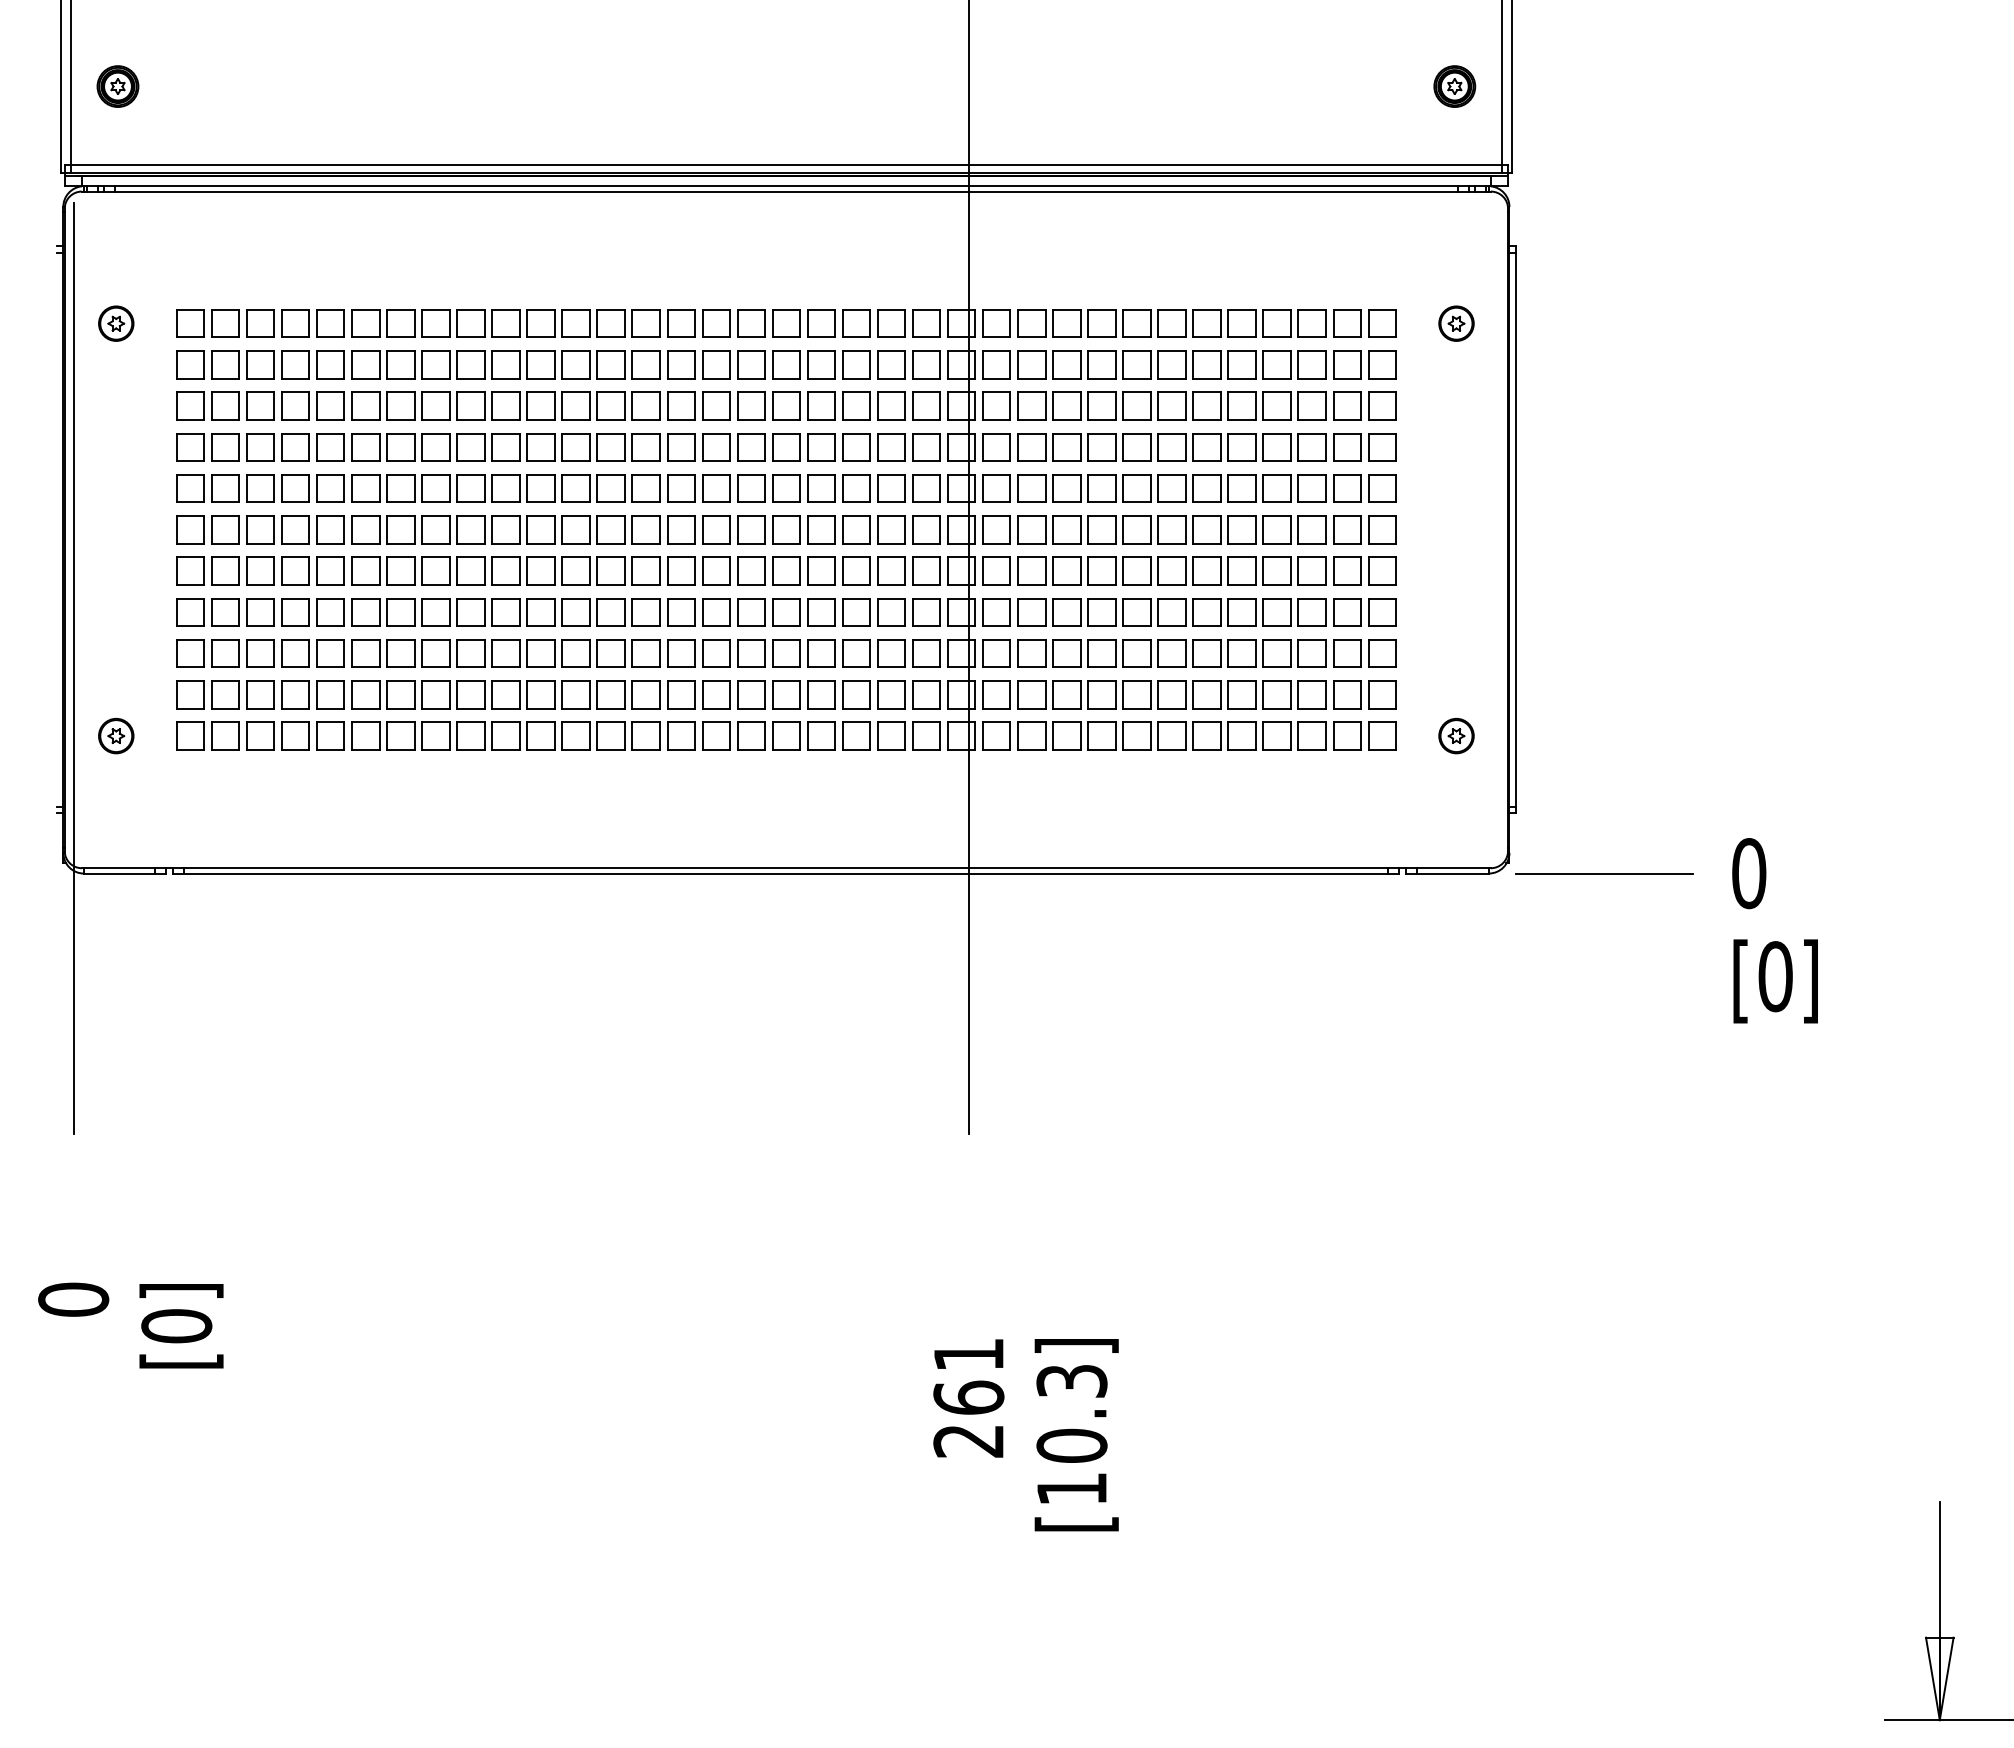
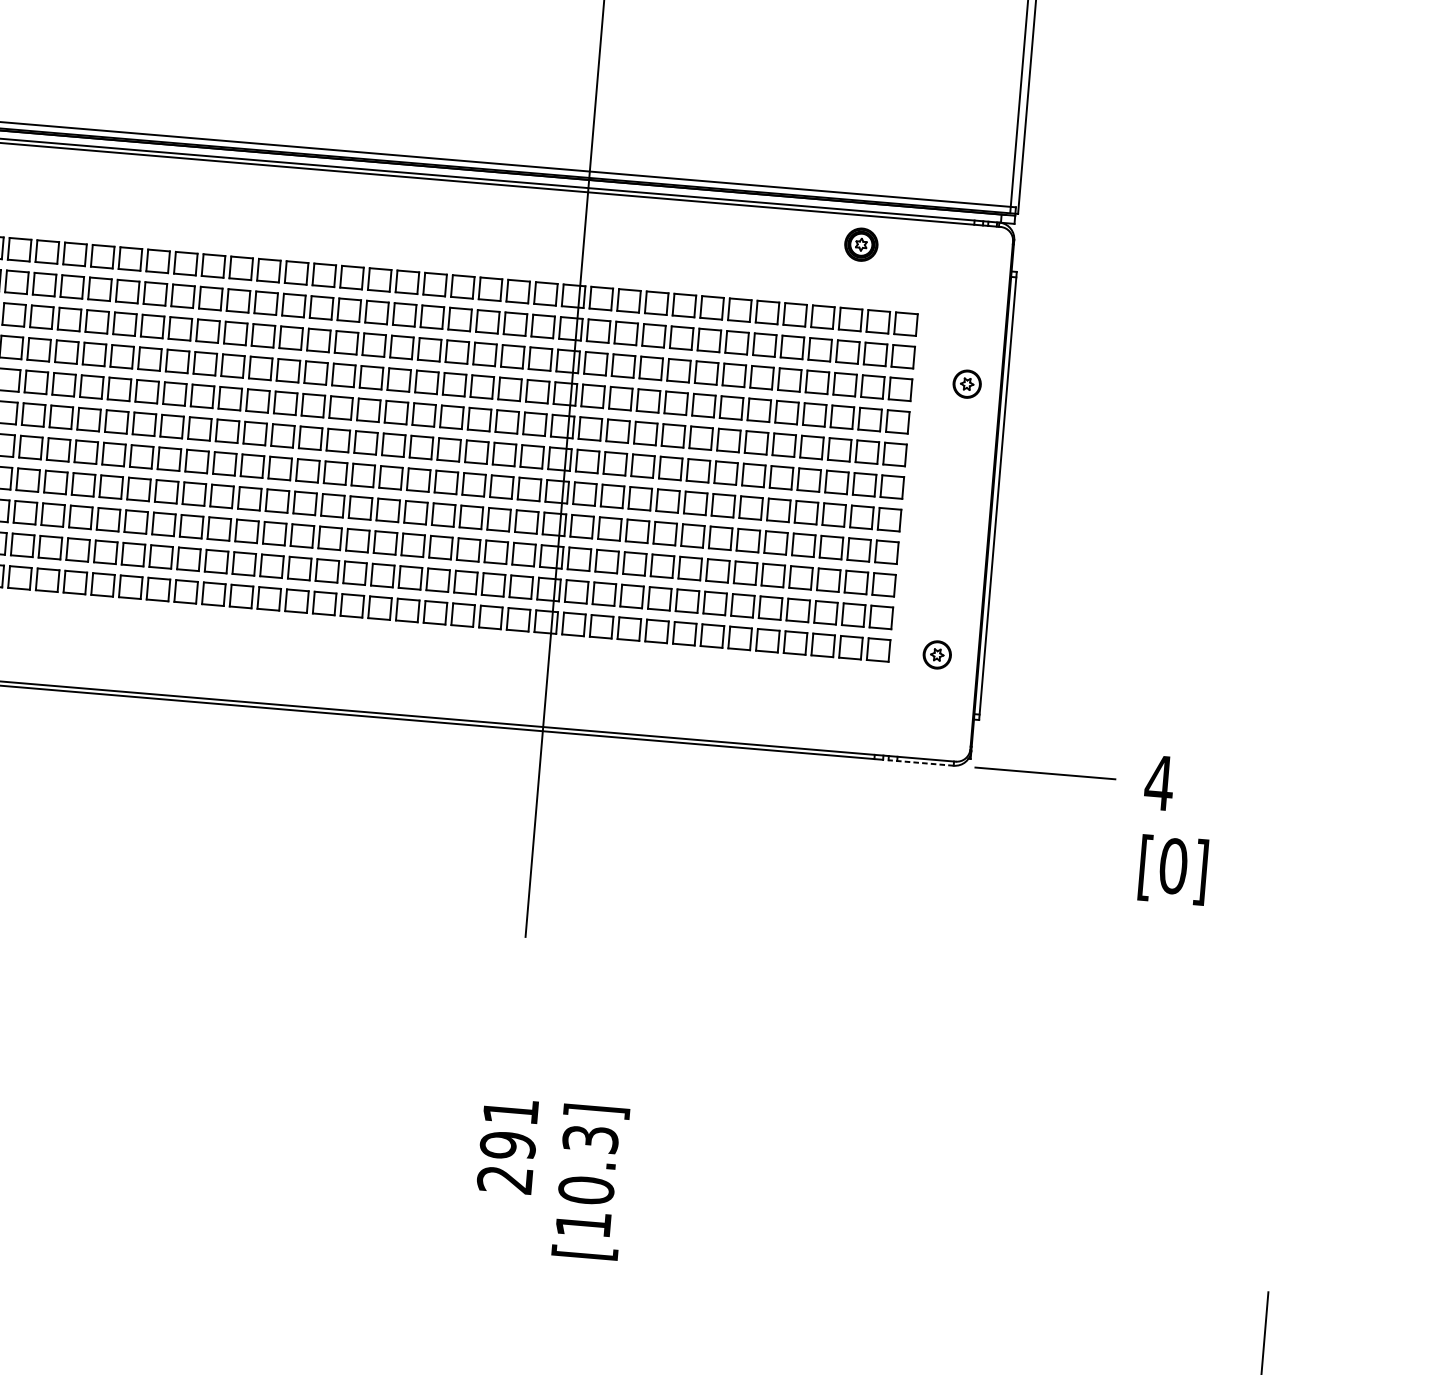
part: (1454, 86) -> (861, 244), moved
part: (1456, 323) -> (967, 384), moved
line: (1447, 873) -> (921, 762), solid -> dashed
text: (1749, 873) -> (1159, 782), 0 -> 4
text: (968, 1397) -> (507, 1145), 261 -> 291

